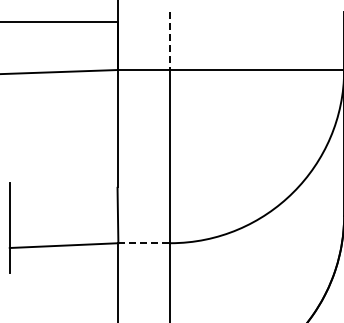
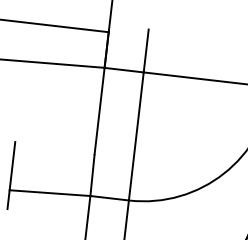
line: (170, 41) -> (146, 51), dashed -> solid
line: (144, 243) -> (109, 198), dashed -> solid

